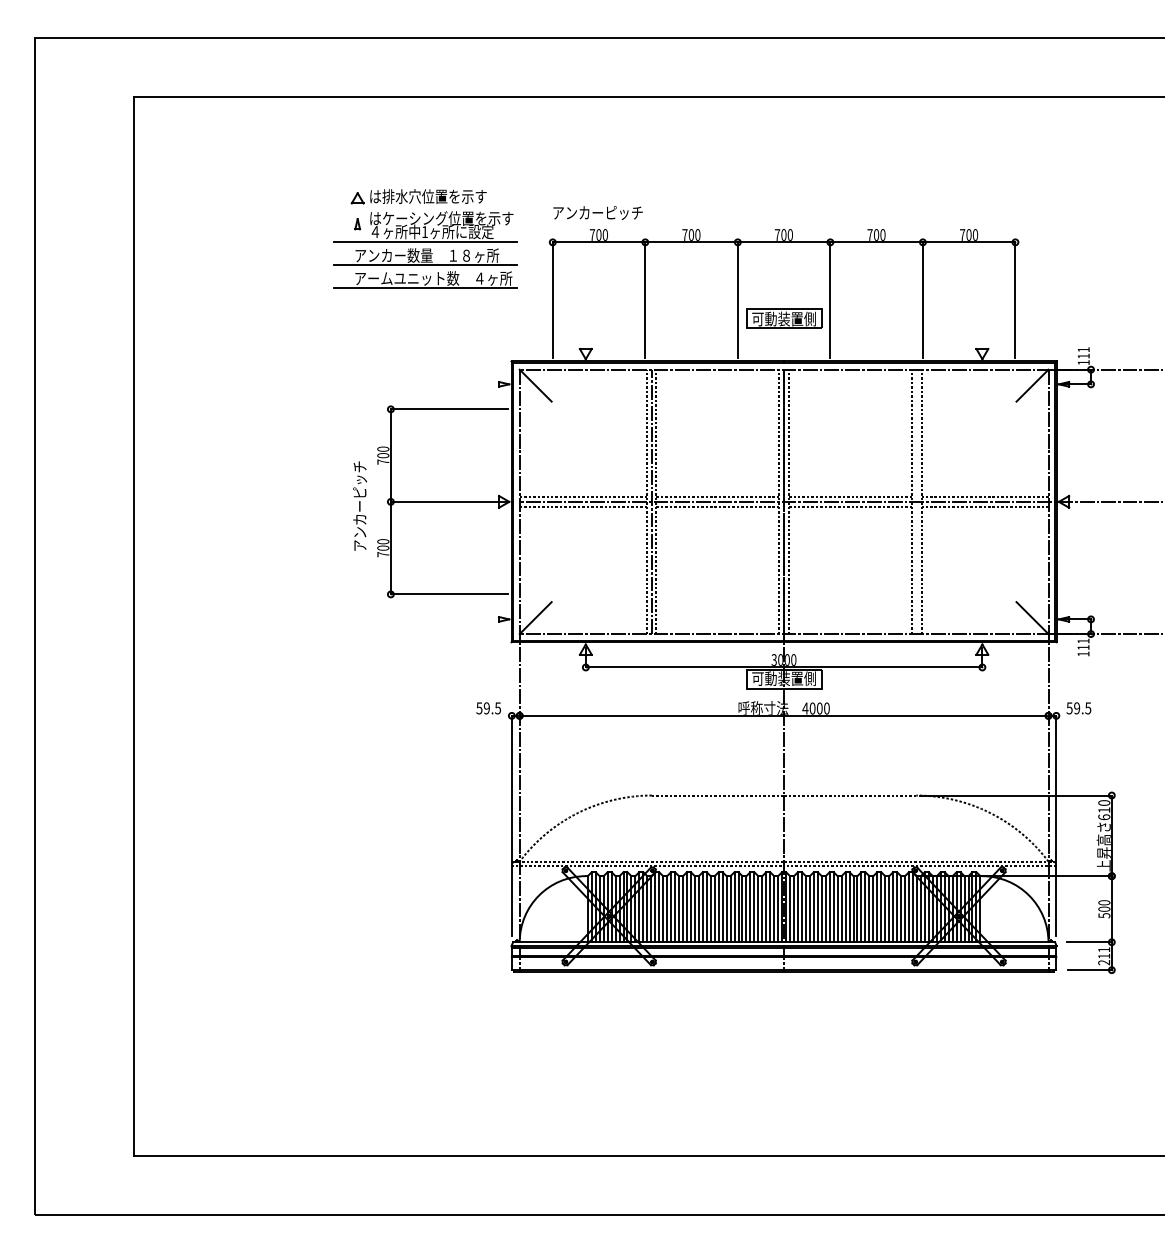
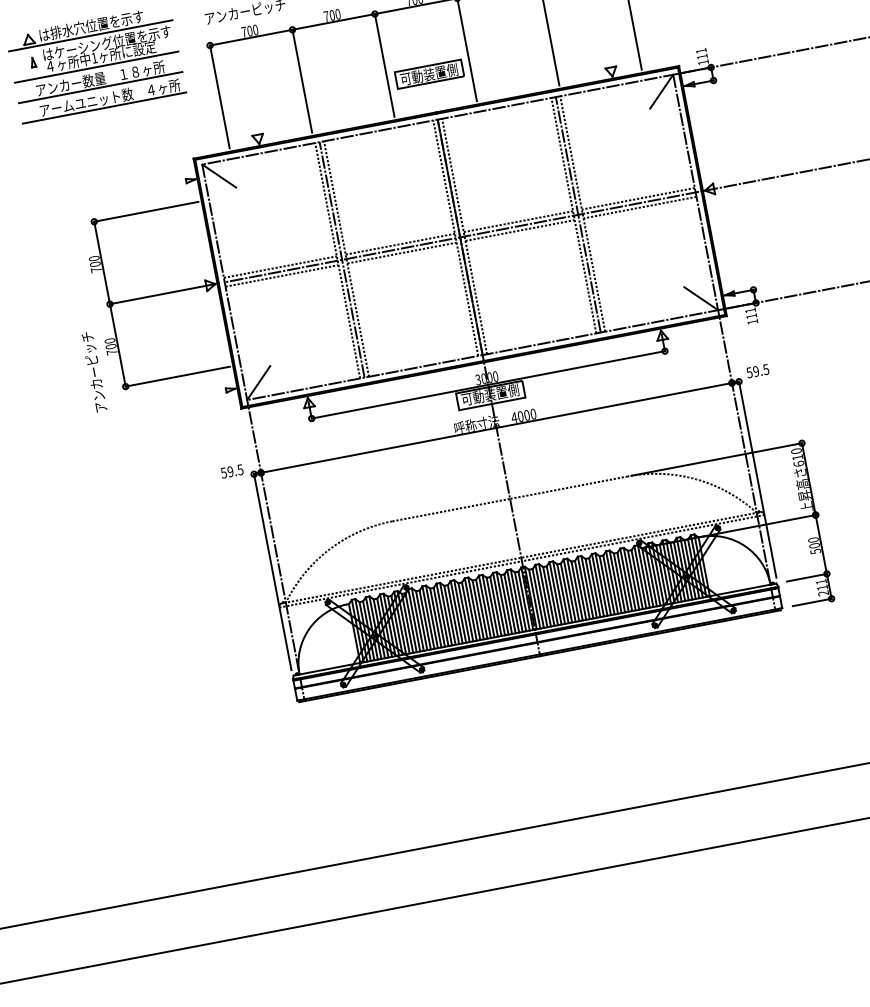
line: (425, 207) -> (90, 36), added
line: (916, 501) -> (578, 214), added
text: (359, 505) -> (93, 371), moved

